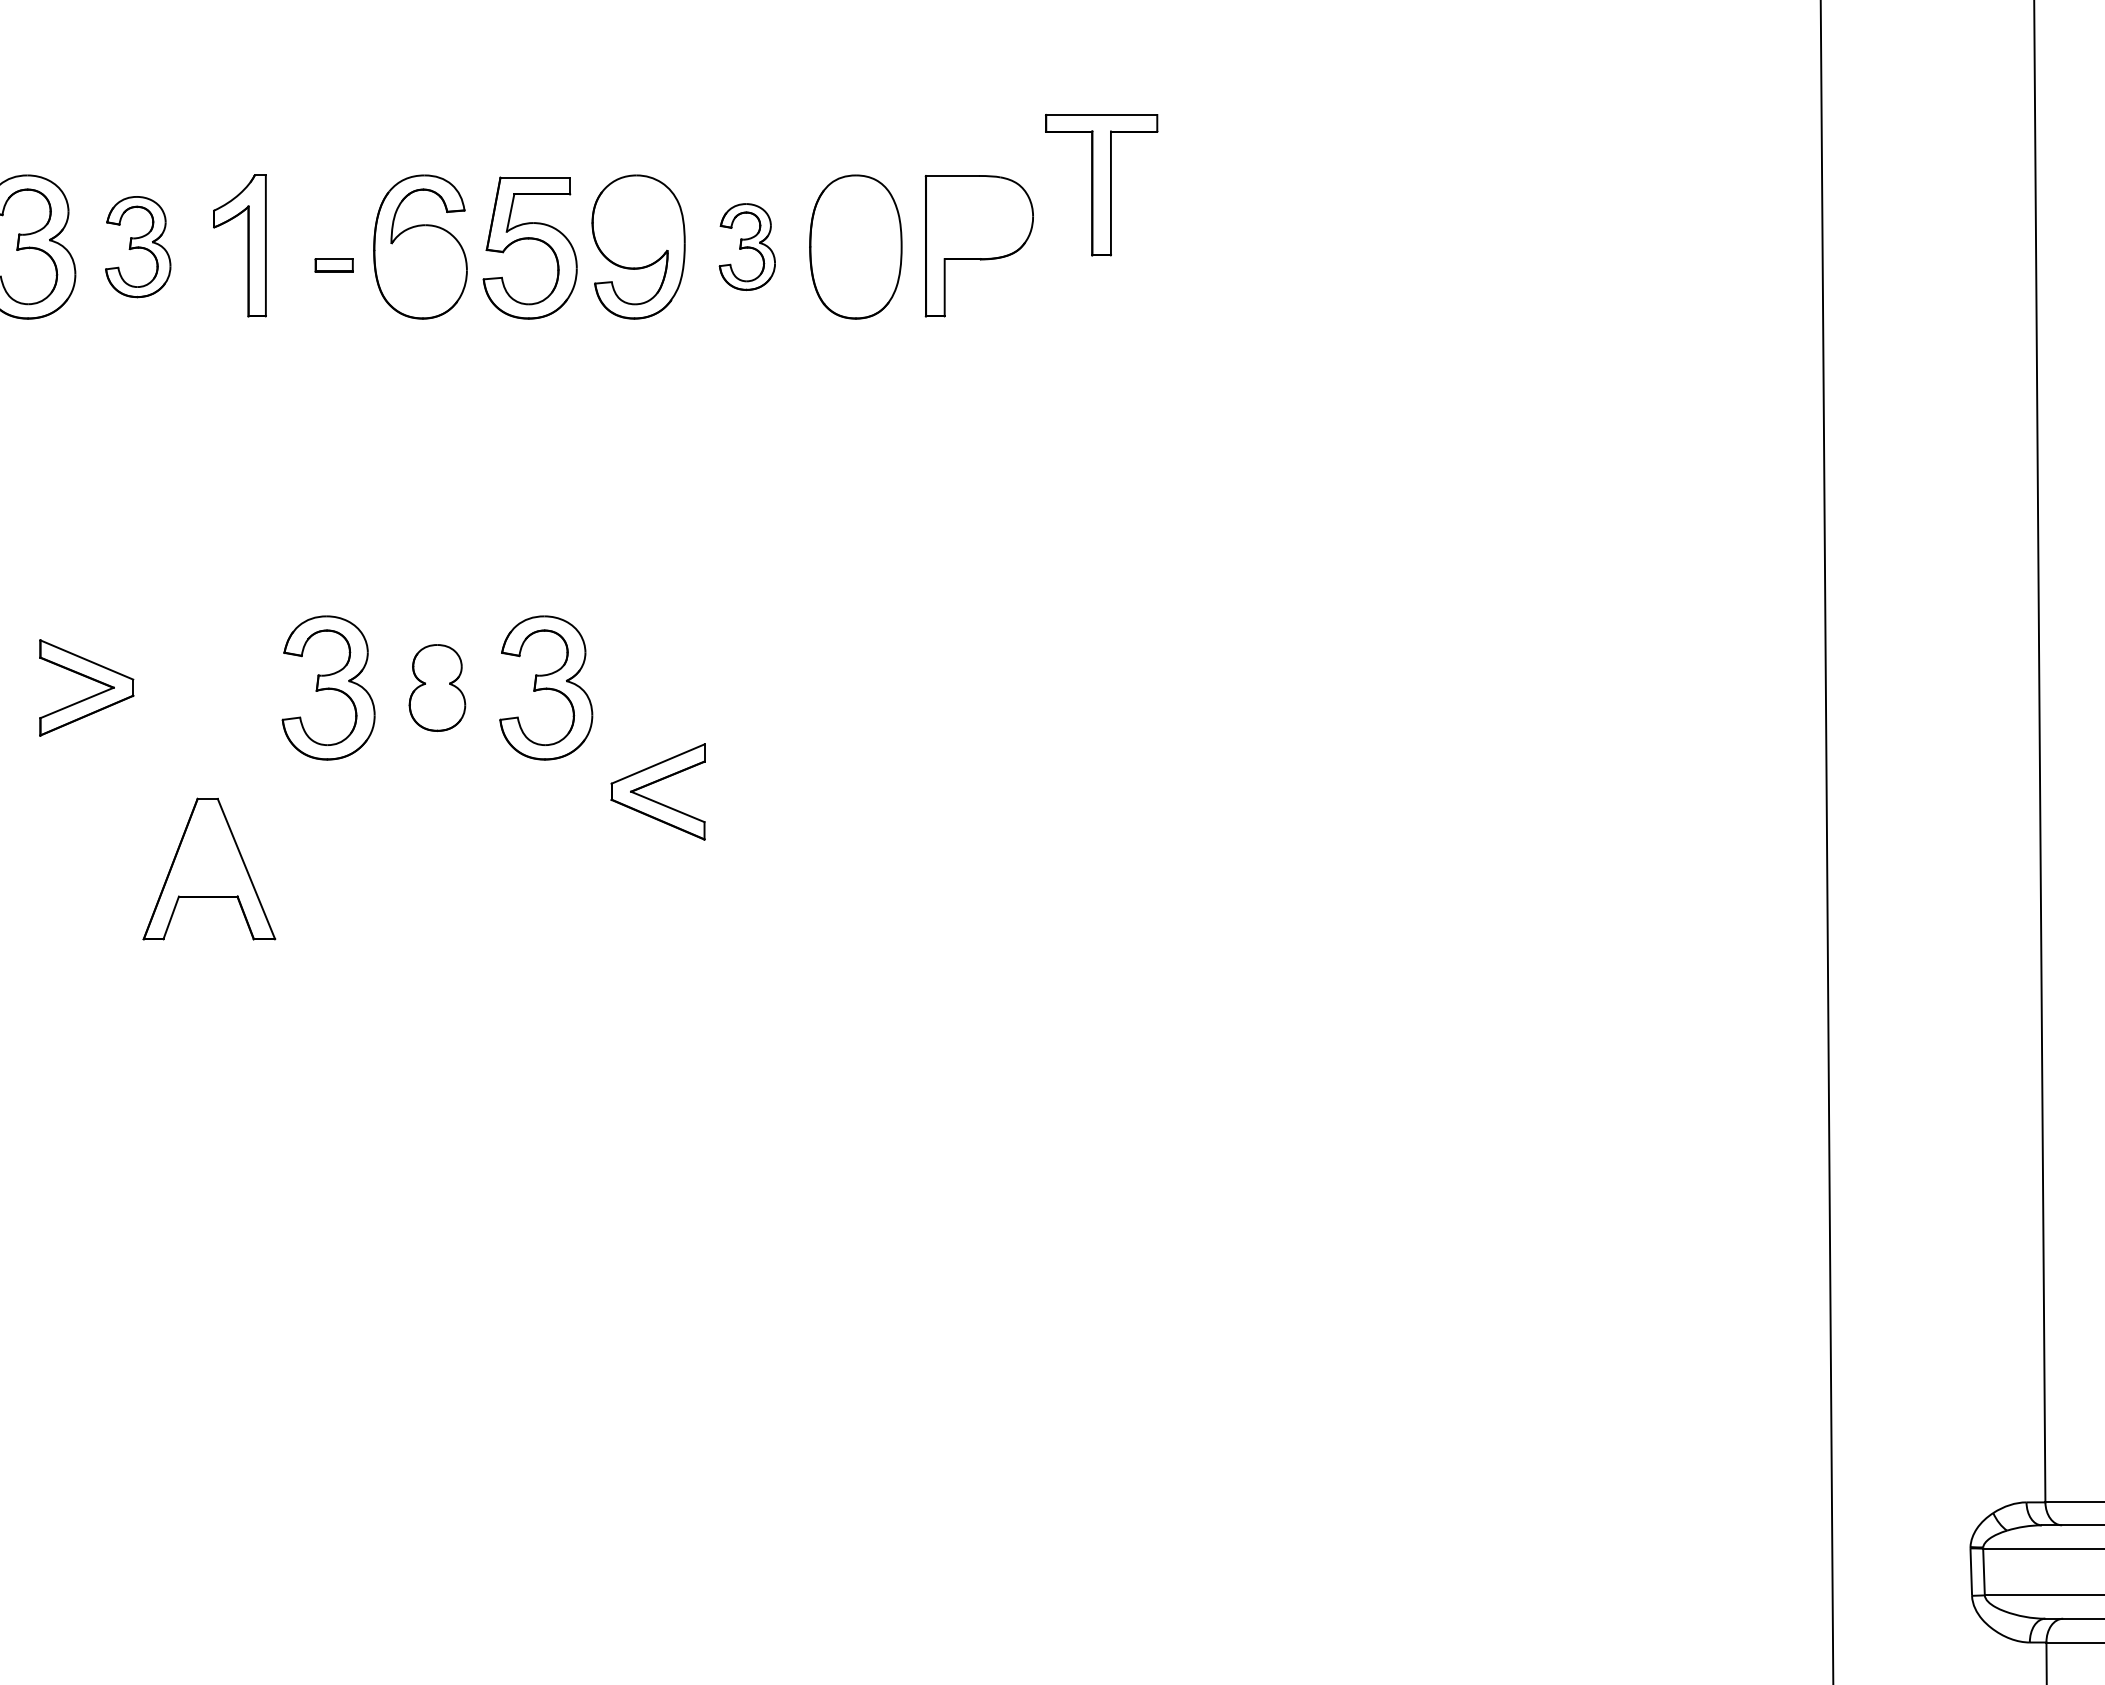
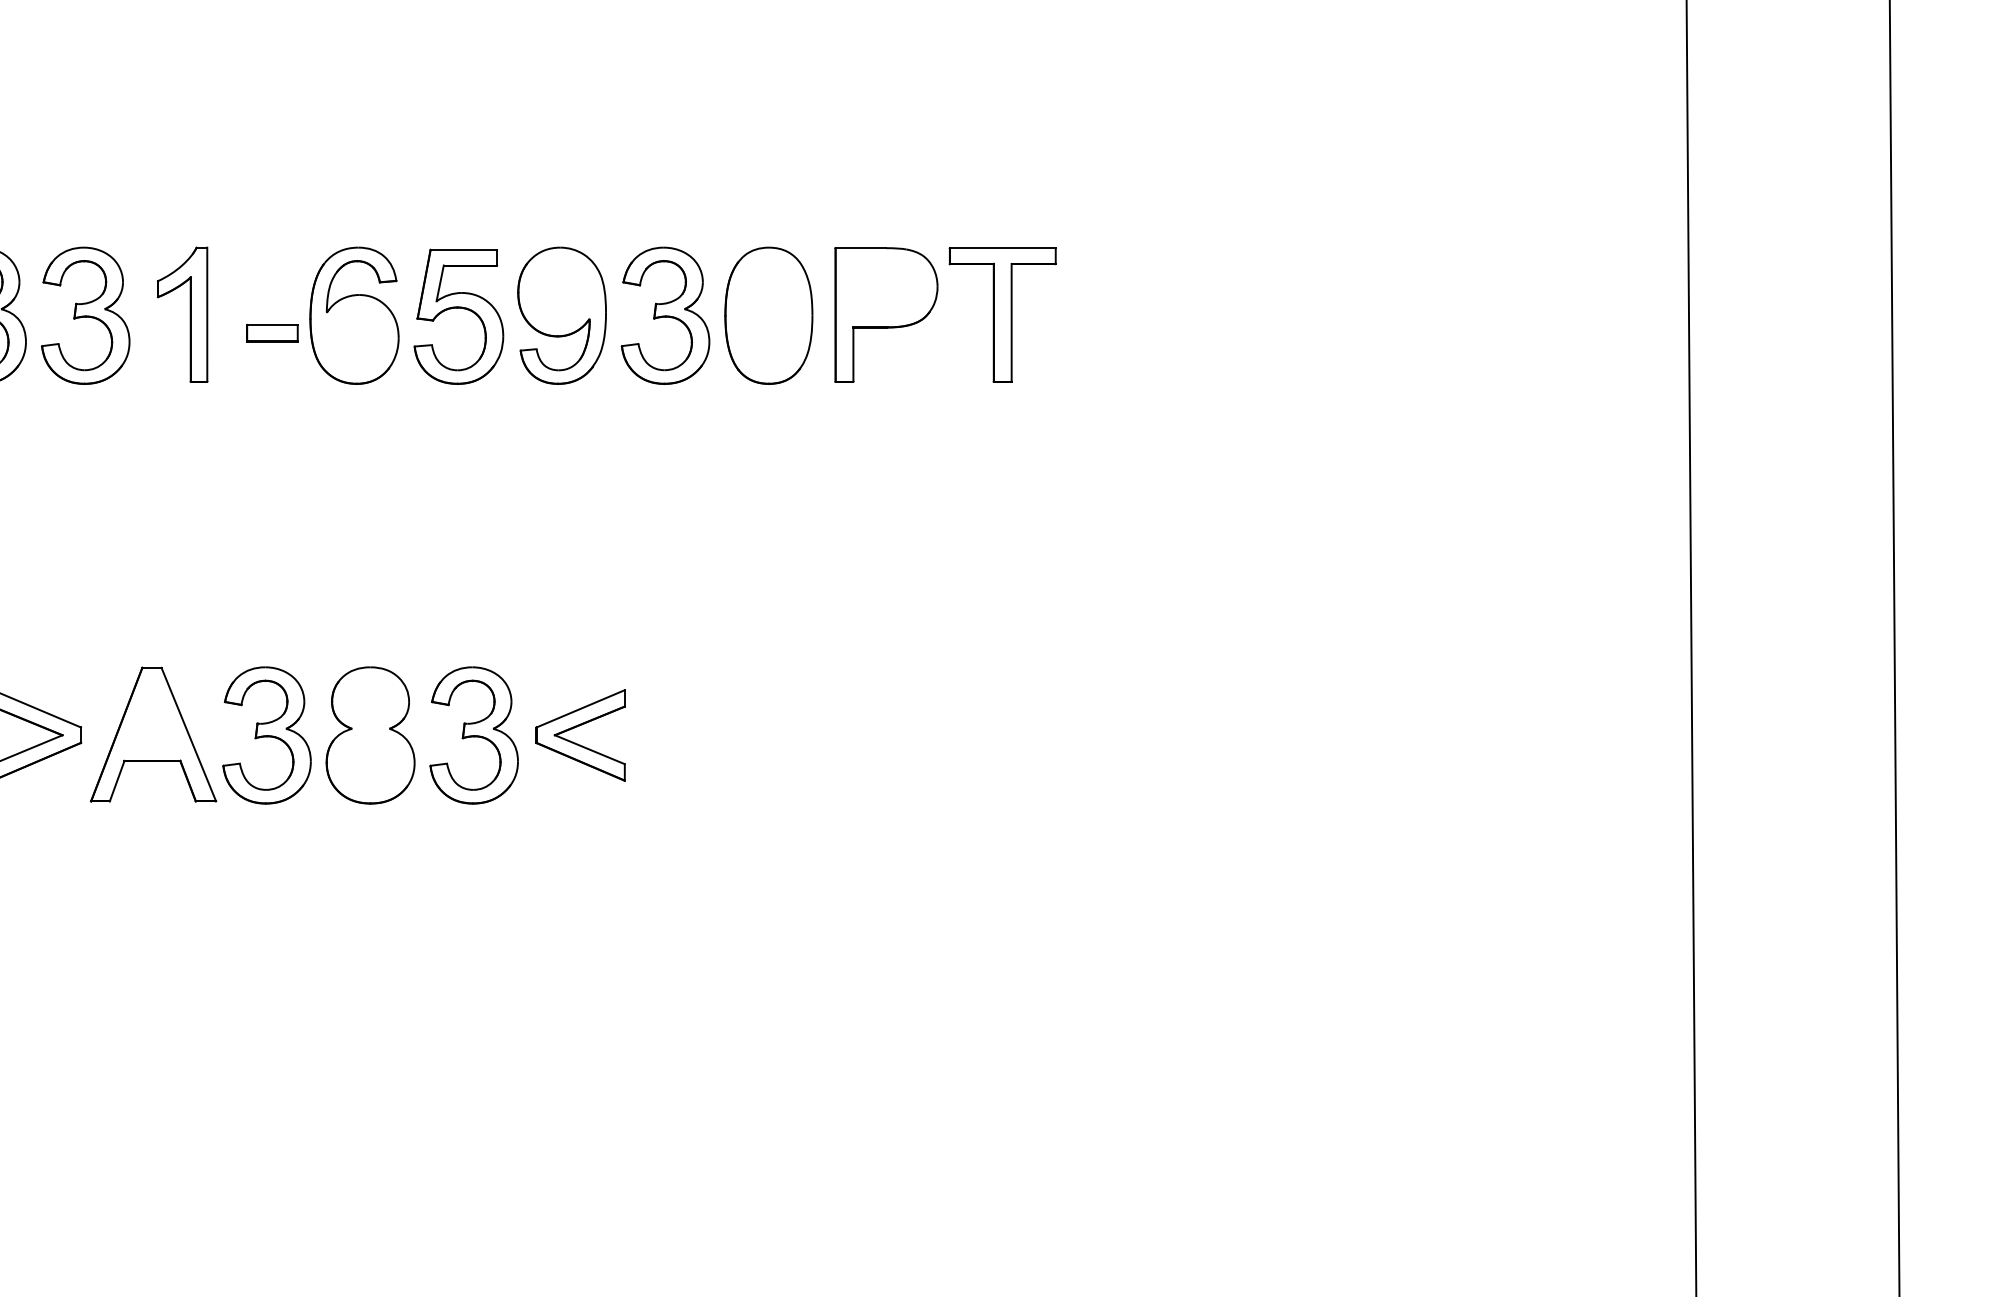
part: (1101, 185) -> (1002, 315), moved
part: (138, 246) -> (86, 315), size x1.43
part: (747, 246) -> (665, 315), size x1.67
part: (333, 265) -> (271, 333), size x1.43
part: (437, 687) -> (370, 735), size x1.67
part: (654, 783) -> (577, 727), moved
part: (209, 868) -> (153, 734), moved

